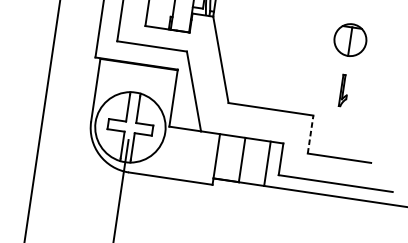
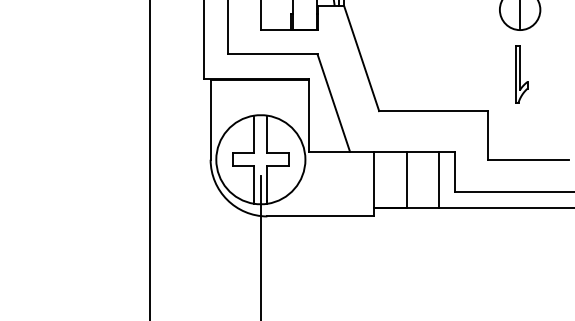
part: (344, 90) -> (521, 74), size x1.43
line: (310, 133) -> (487, 134), dashed -> solid

